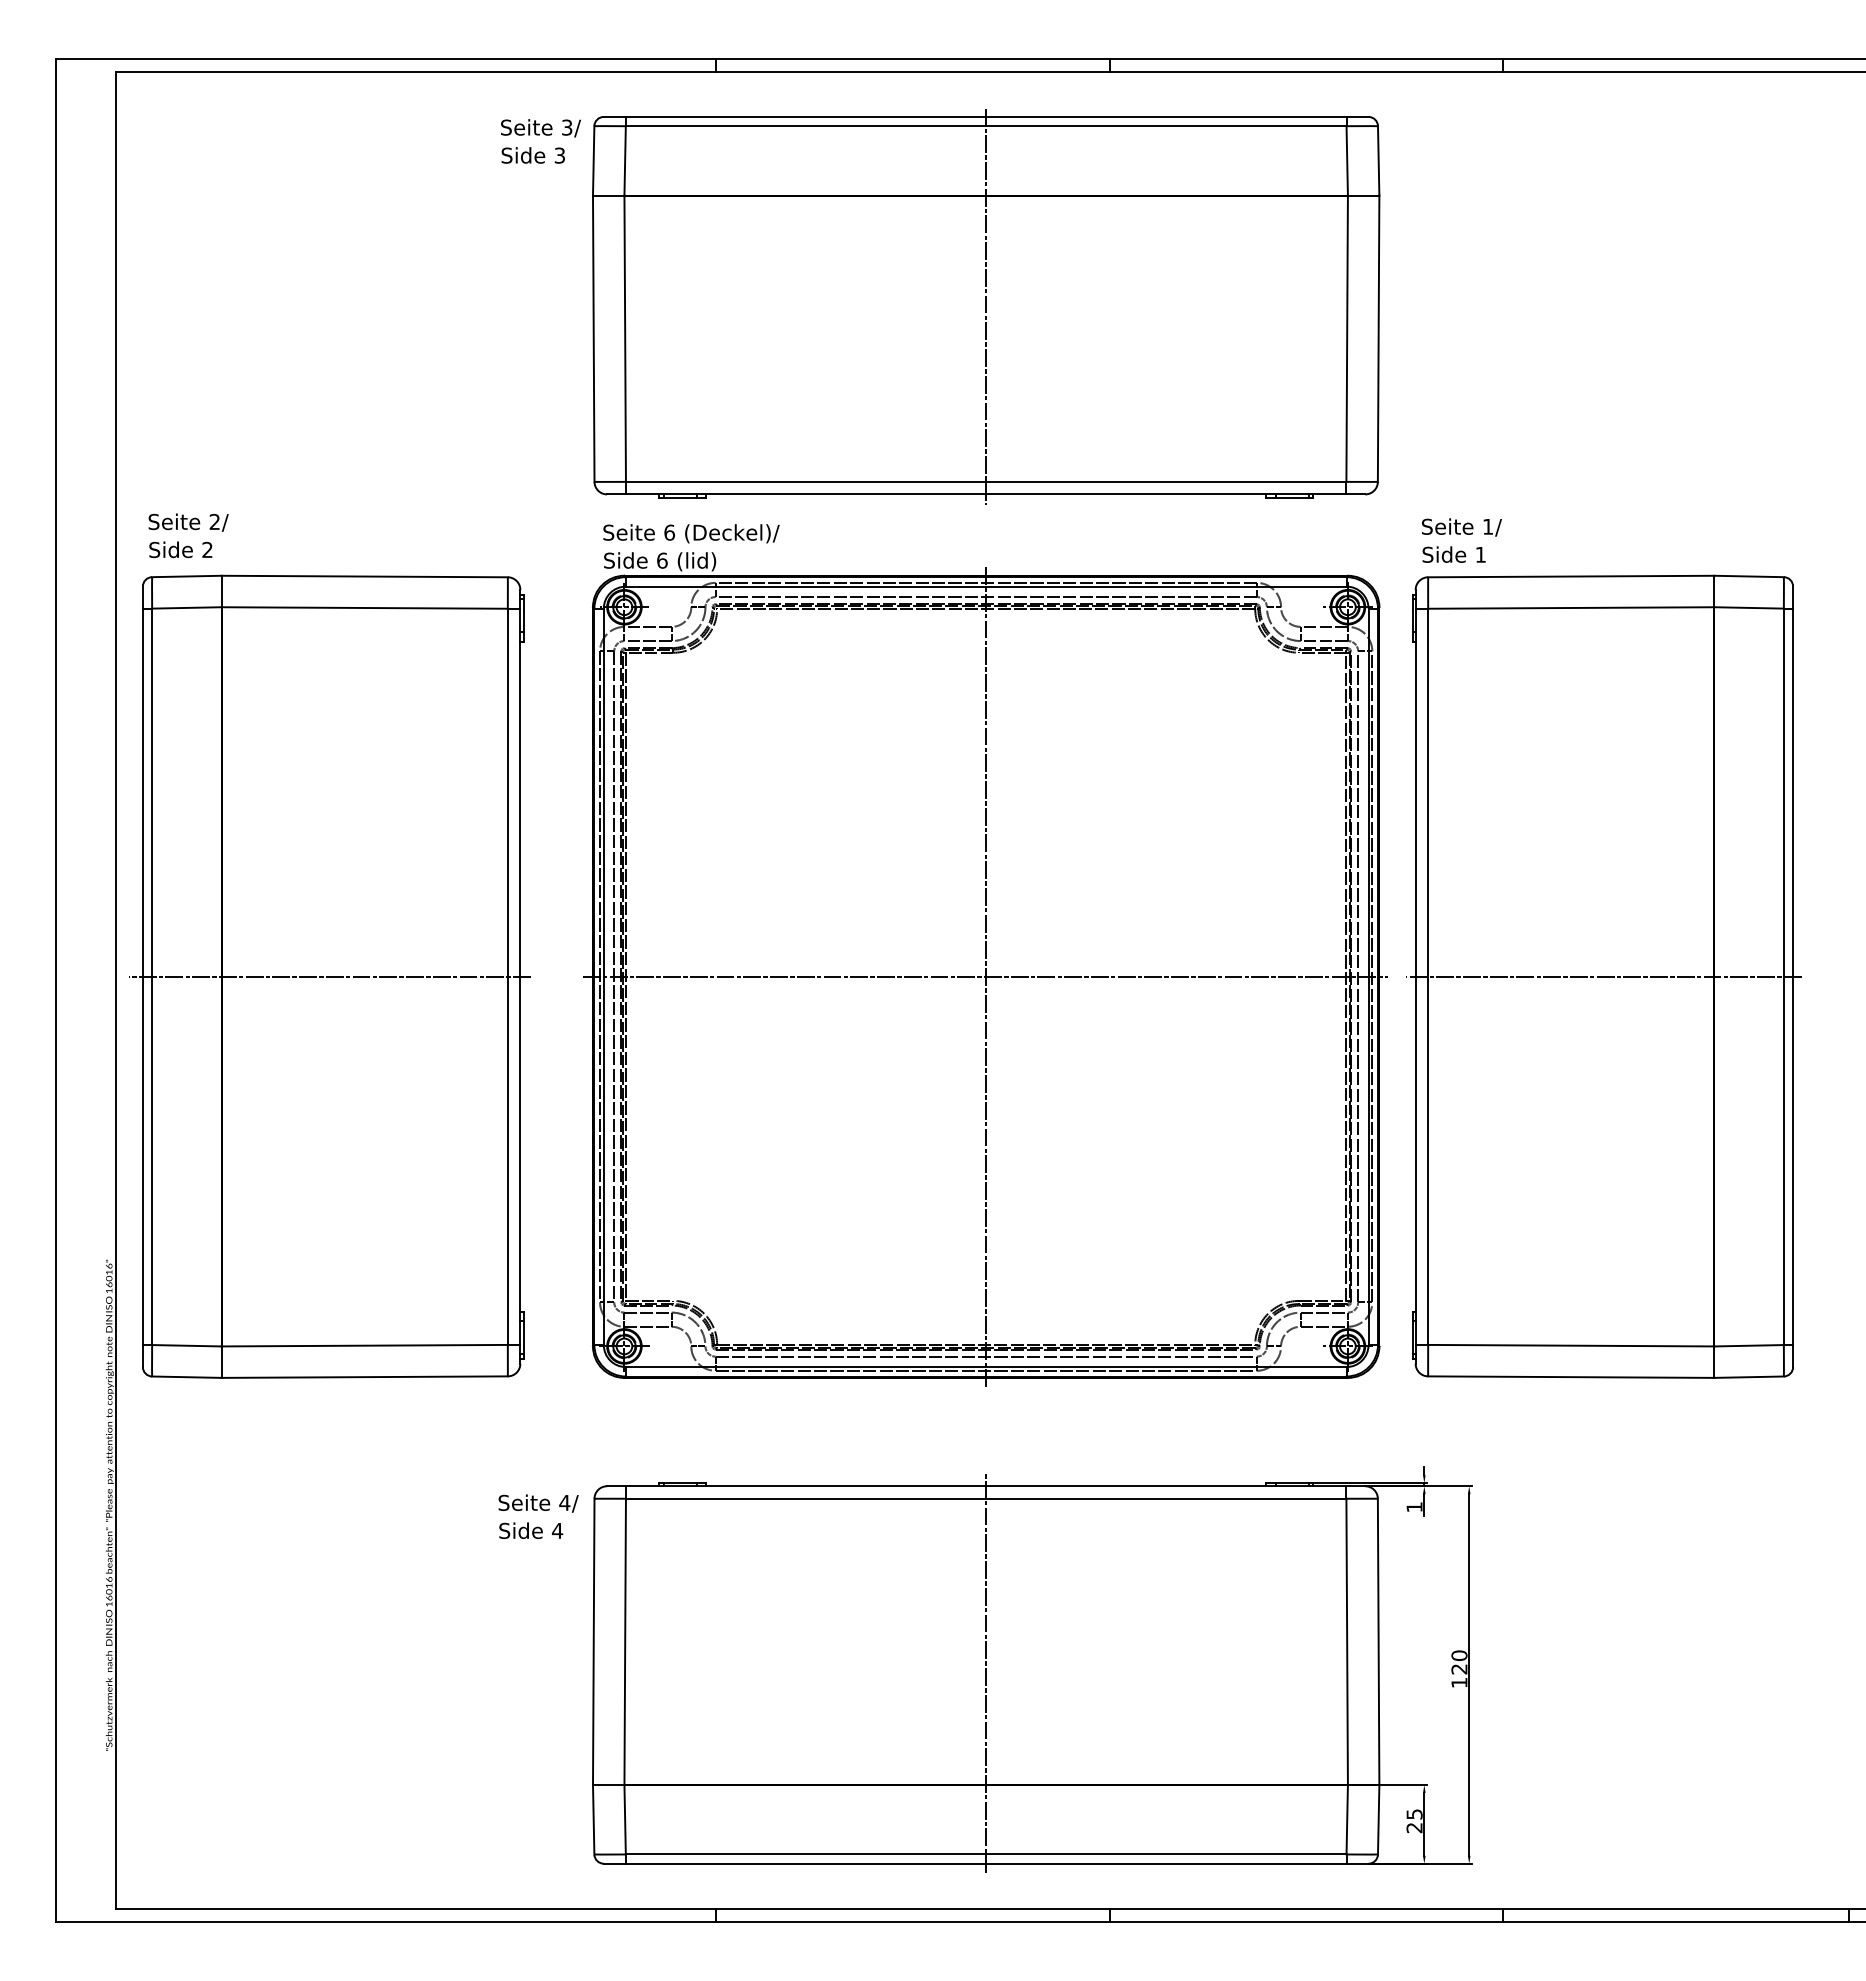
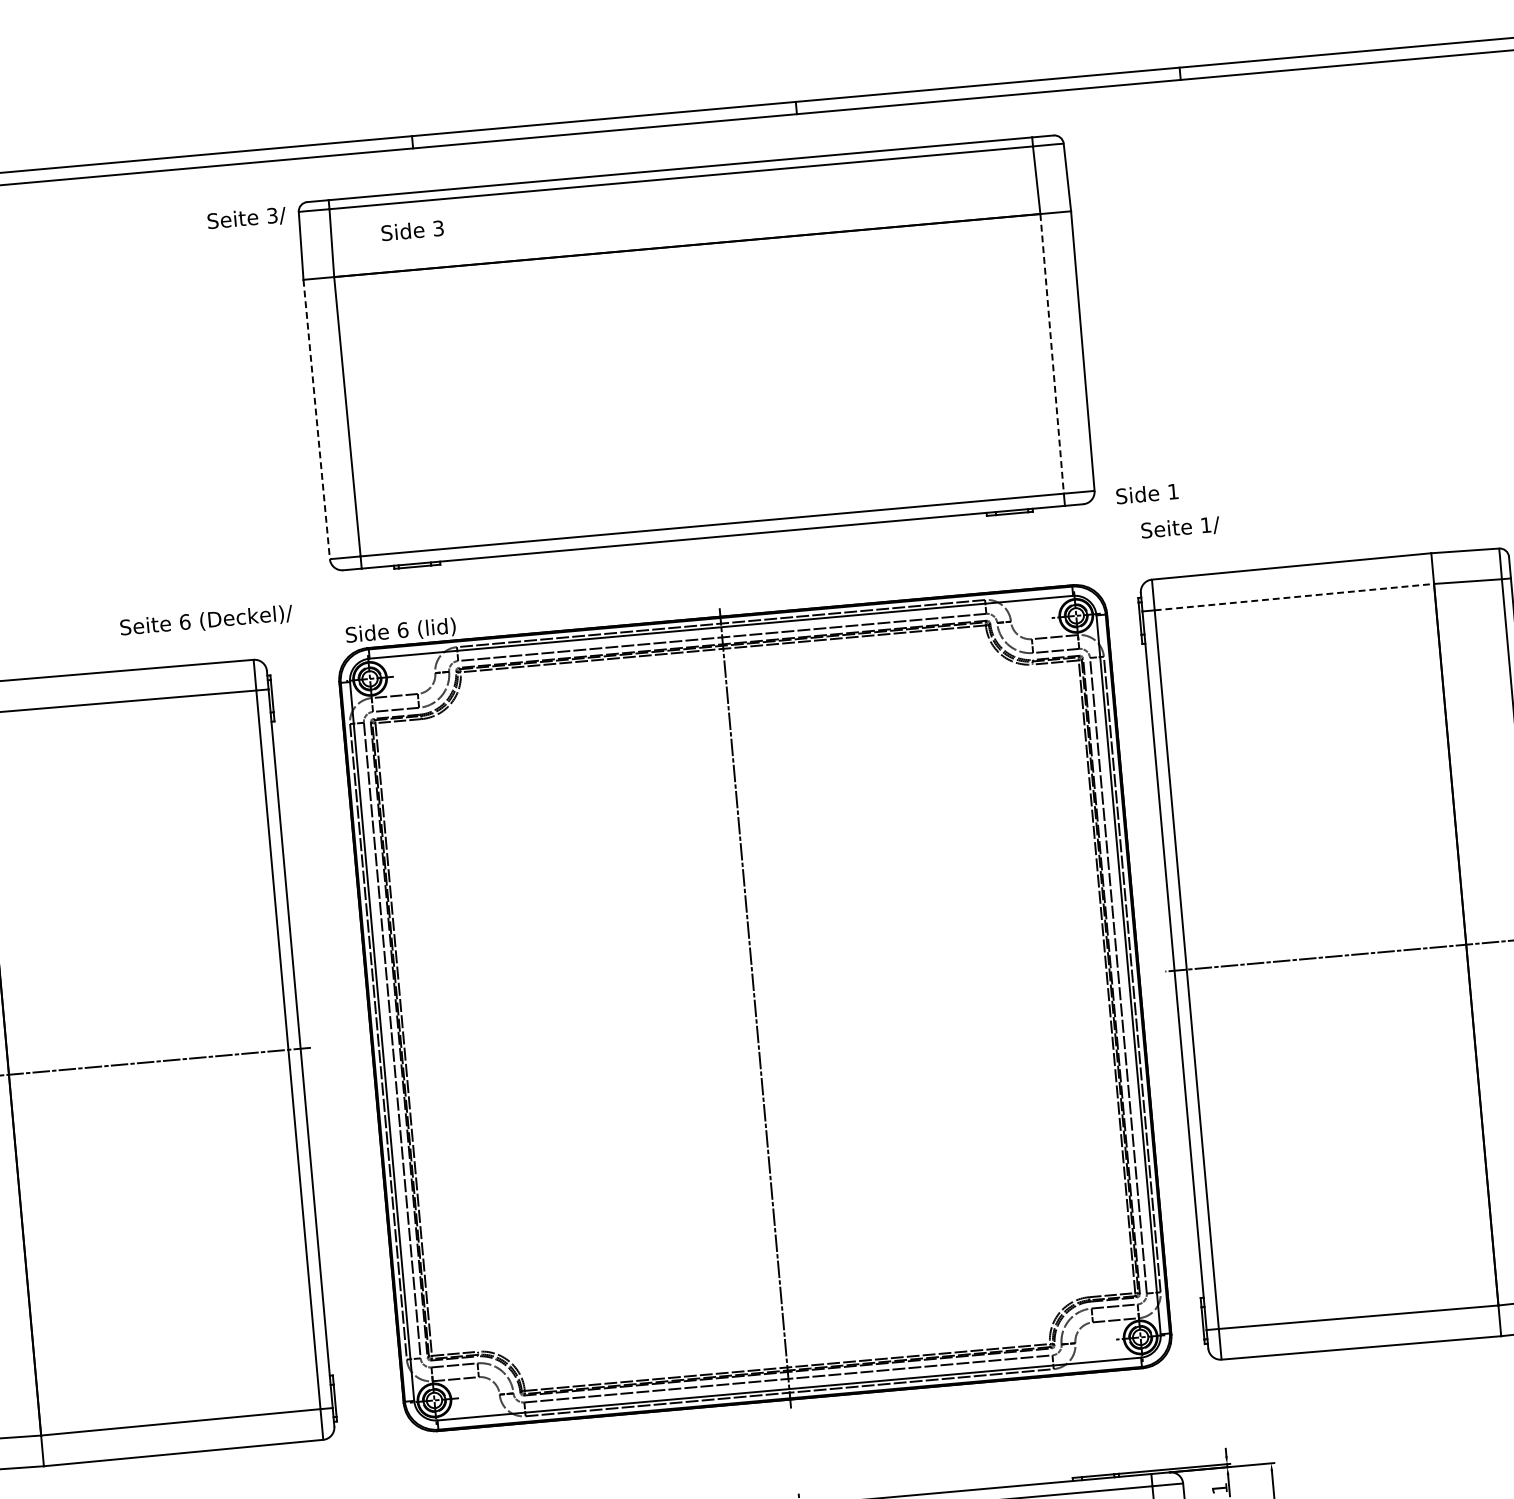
text: (532, 155) -> (411, 230), moved
line: (986, 306) -> (697, 353), removed
line: (593, 339) -> (316, 420), solid -> dashed
line: (1347, 339) -> (1052, 354), solid -> dashed
text: (691, 533) -> (206, 620), moved
text: (1453, 554) -> (1146, 493), moved
line: (1571, 607) -> (1294, 596), solid -> dashed
line: (984, 976) -> (753, 1007), removed

